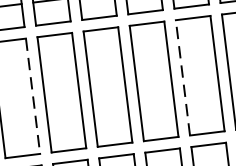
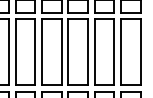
line: (182, 78) -> (94, 52), dashed -> solid
line: (33, 96) -> (9, 52), dashed -> solid

